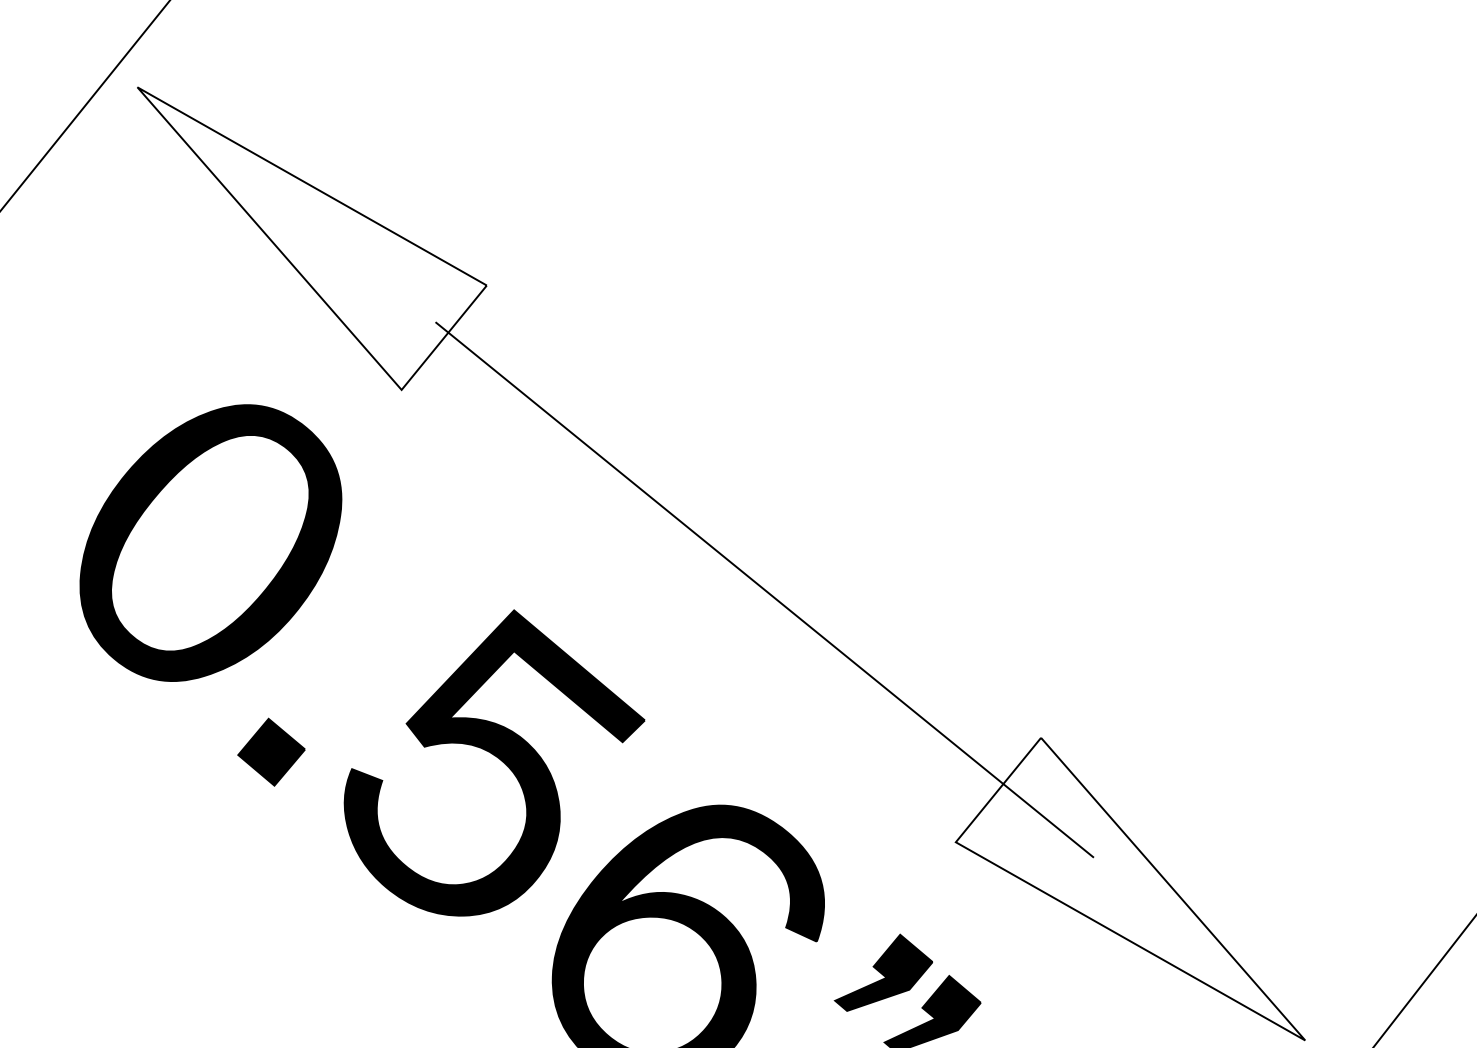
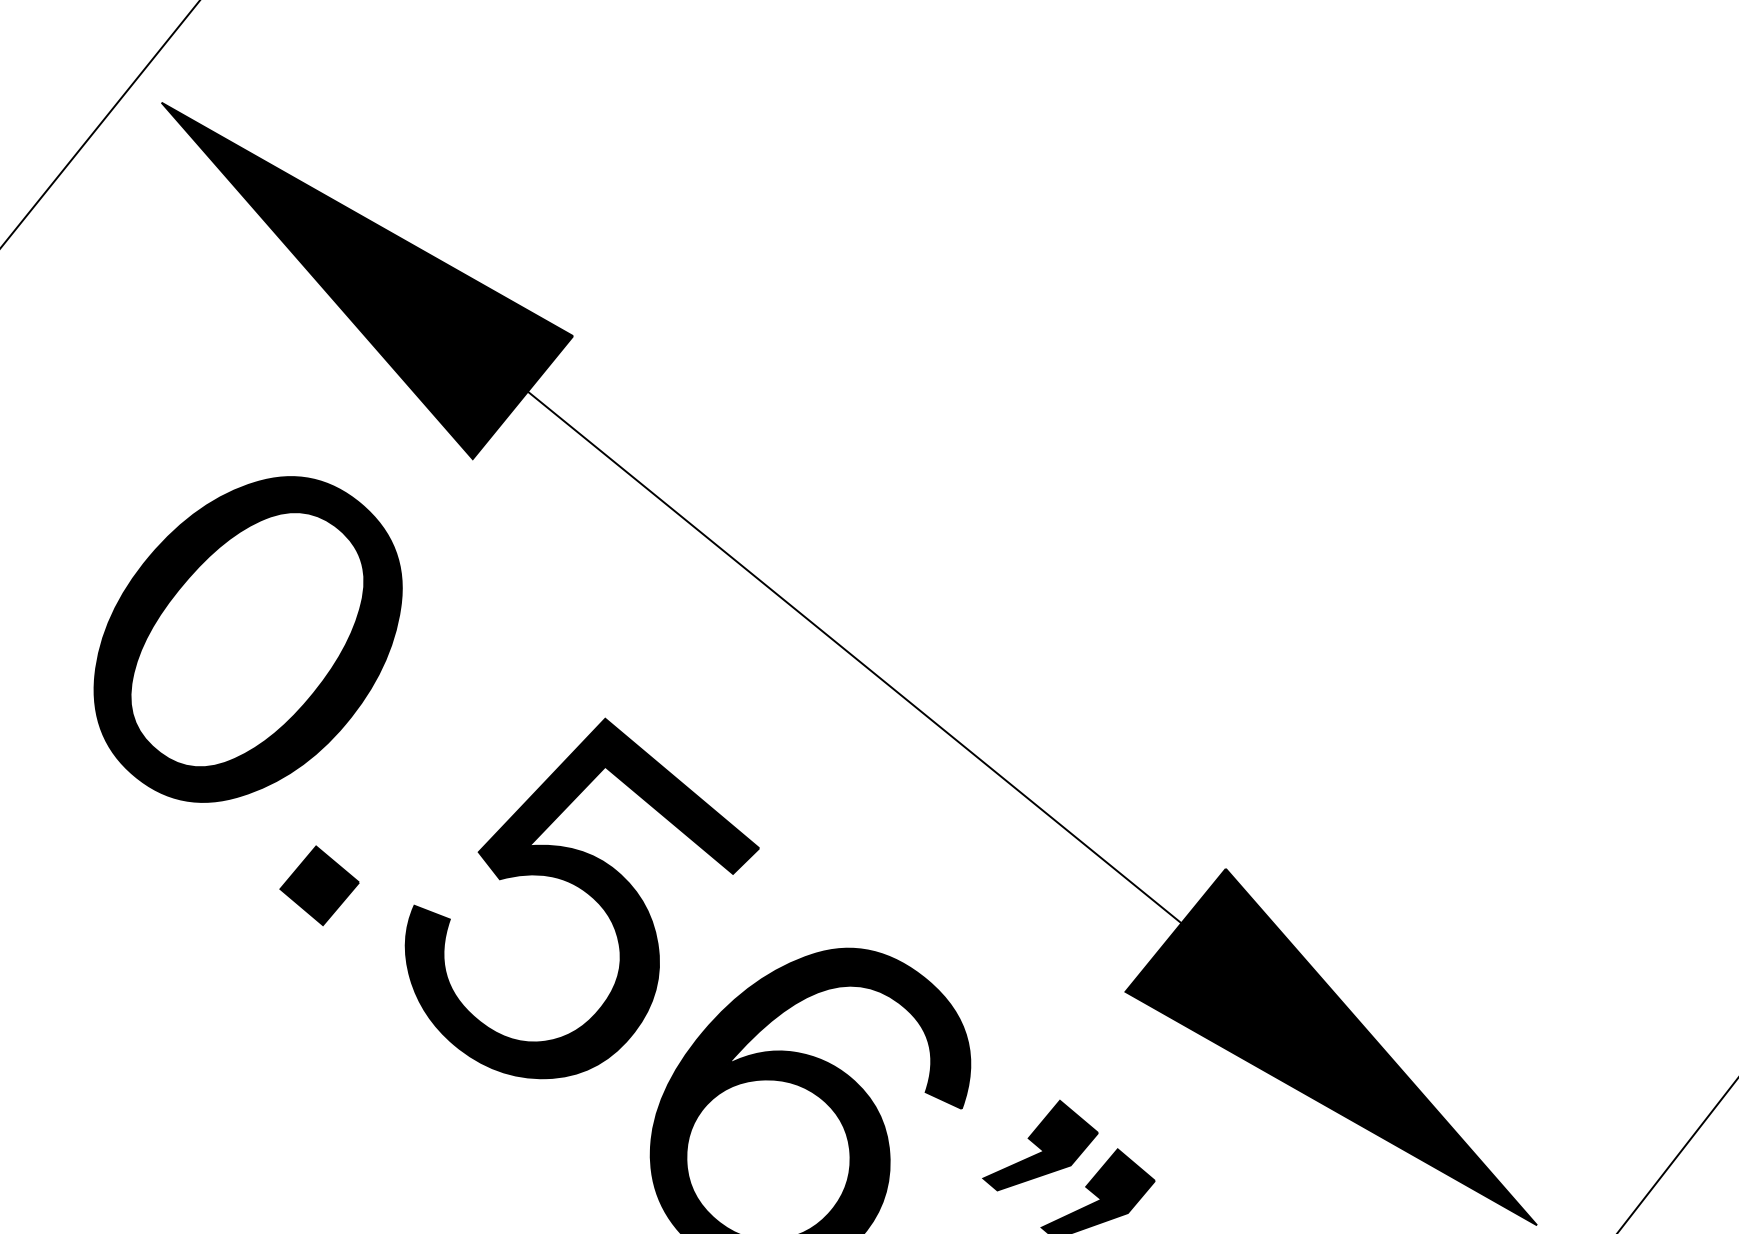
fill: (311, 238) -> (366, 280), added
fill: (1130, 888) -> (1331, 1046), added

